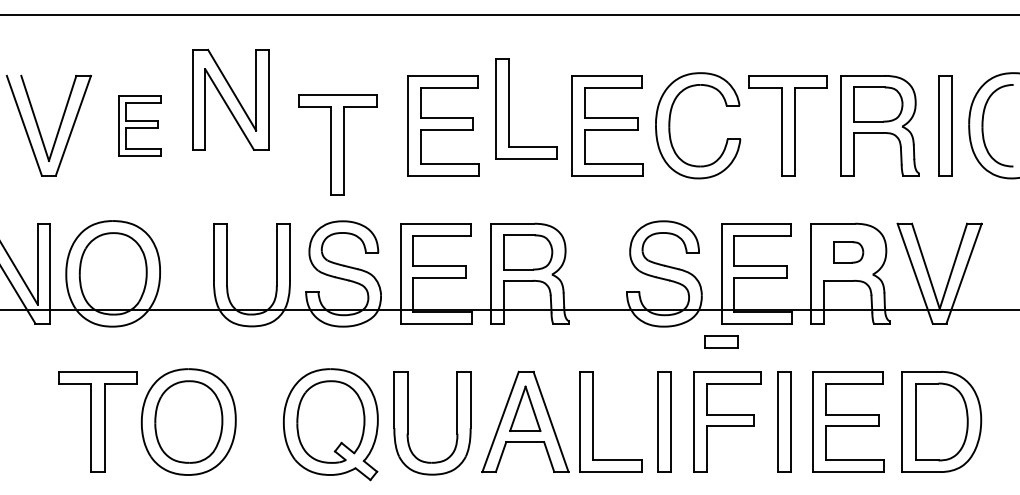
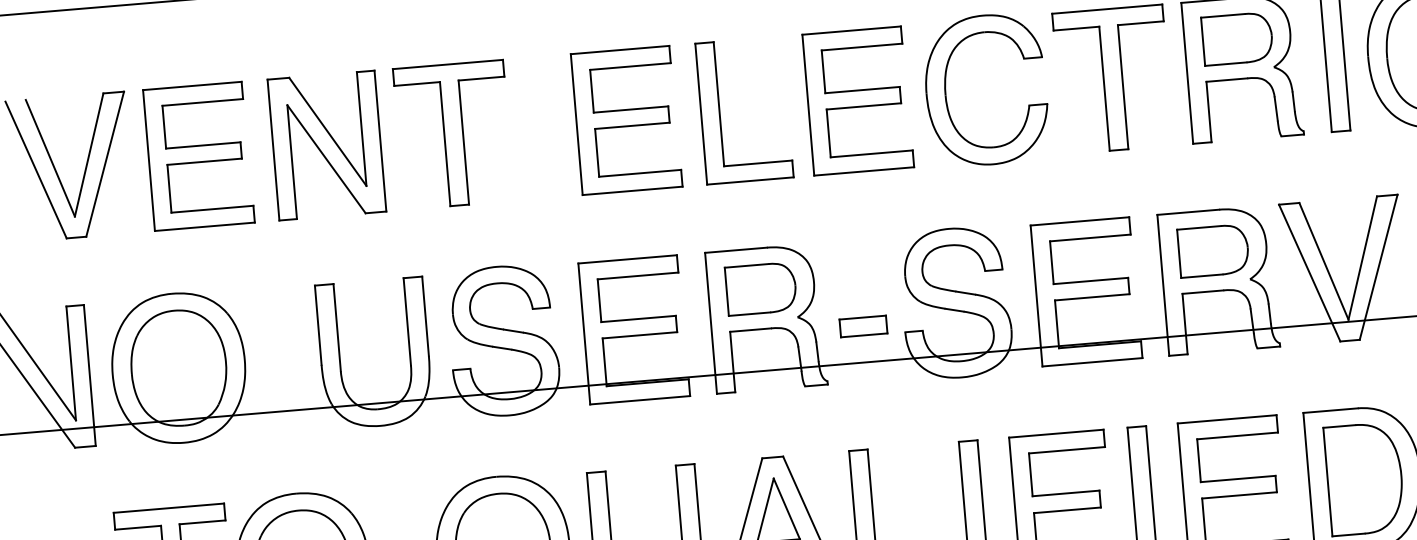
part: (230, 99) -> (326, 145), moved
part: (509, 108) -> (720, 112), moved
part: (139, 125) -> (198, 155), size x1.67
part: (337, 144) -> (453, 134), moved
part: (848, 252) -> (1213, 251), size x1.67
part: (721, 341) -> (862, 325), moved

